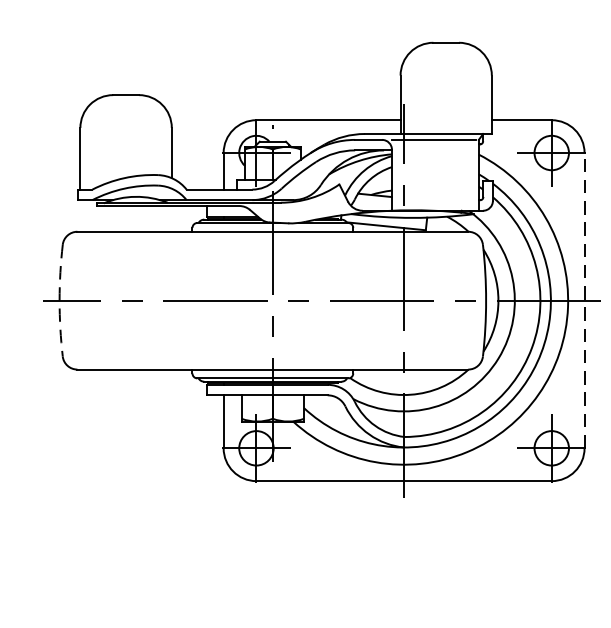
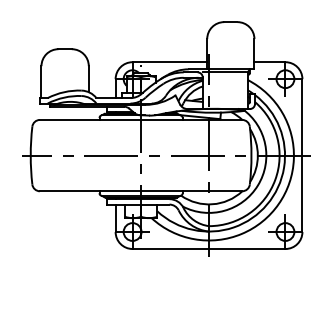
arc: (59, 300) -> (30, 155), dashed -> solid
line: (584, 300) -> (302, 155), dashed -> solid

